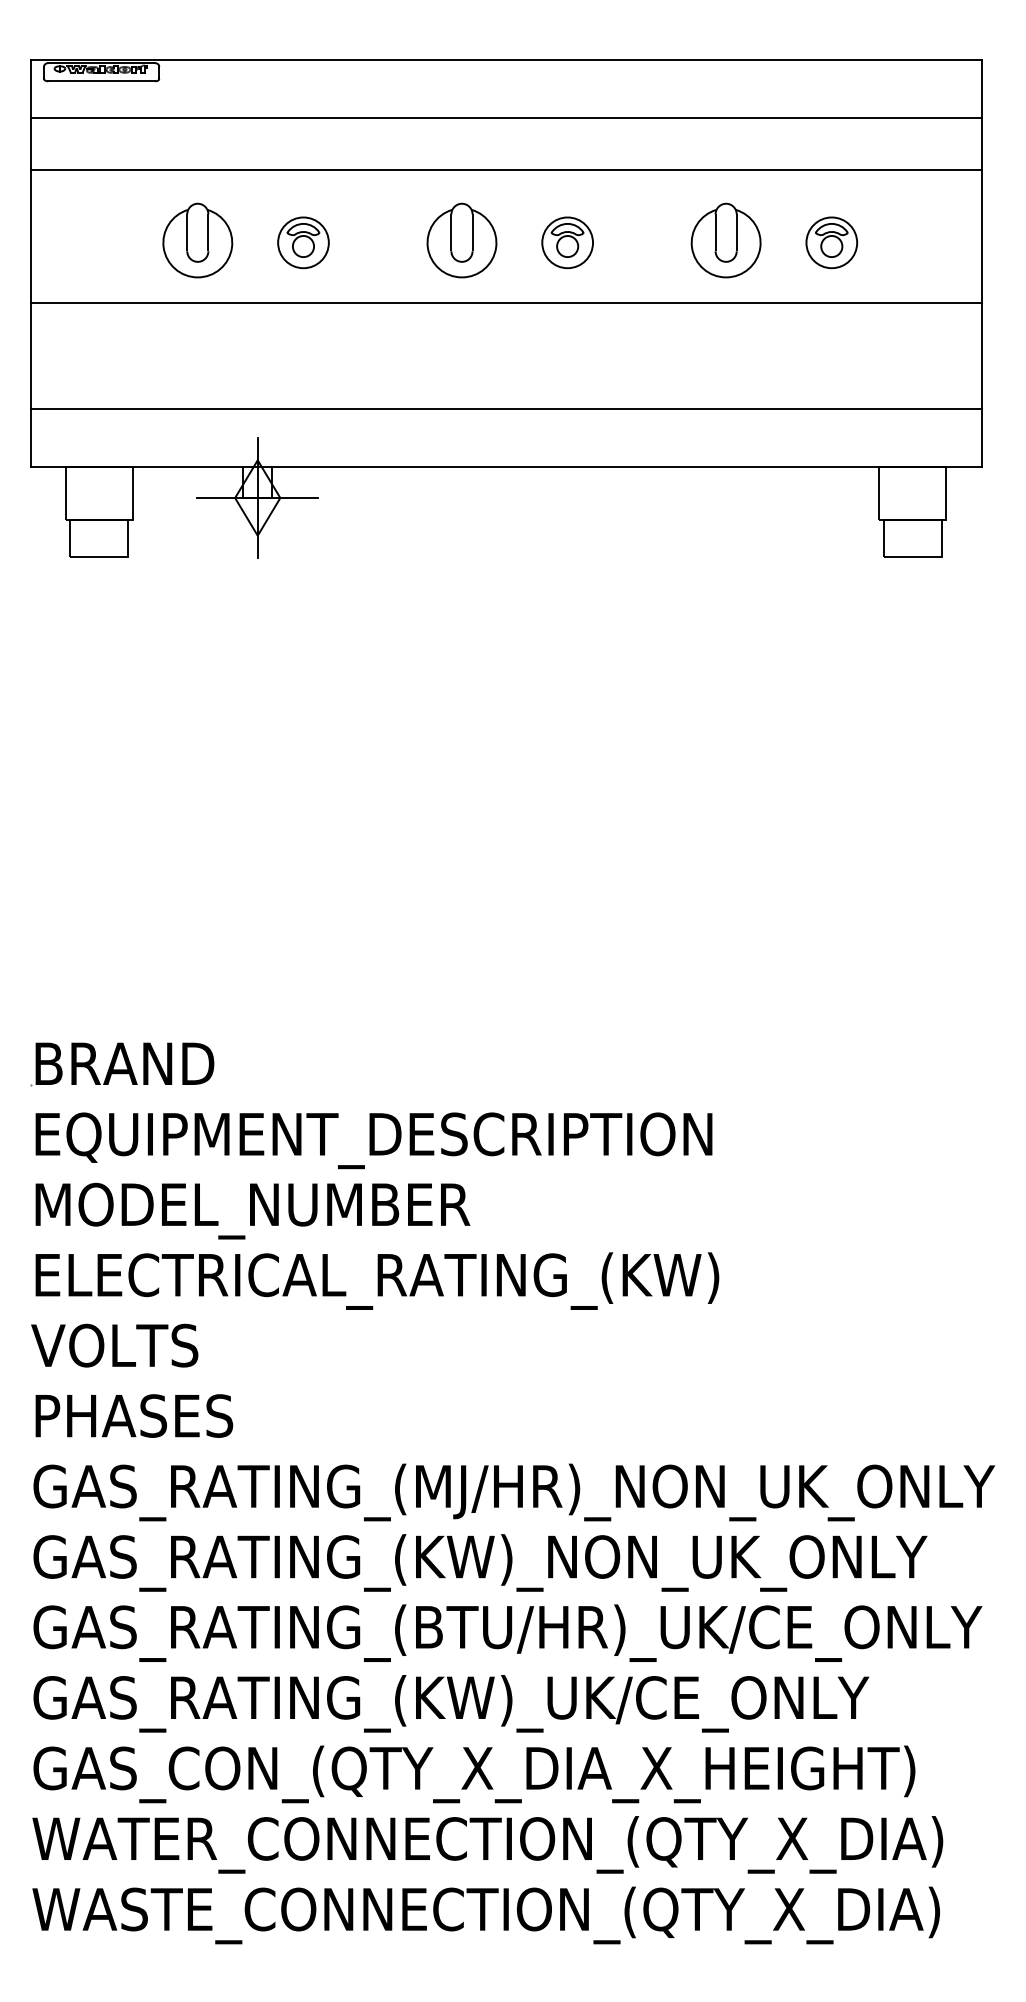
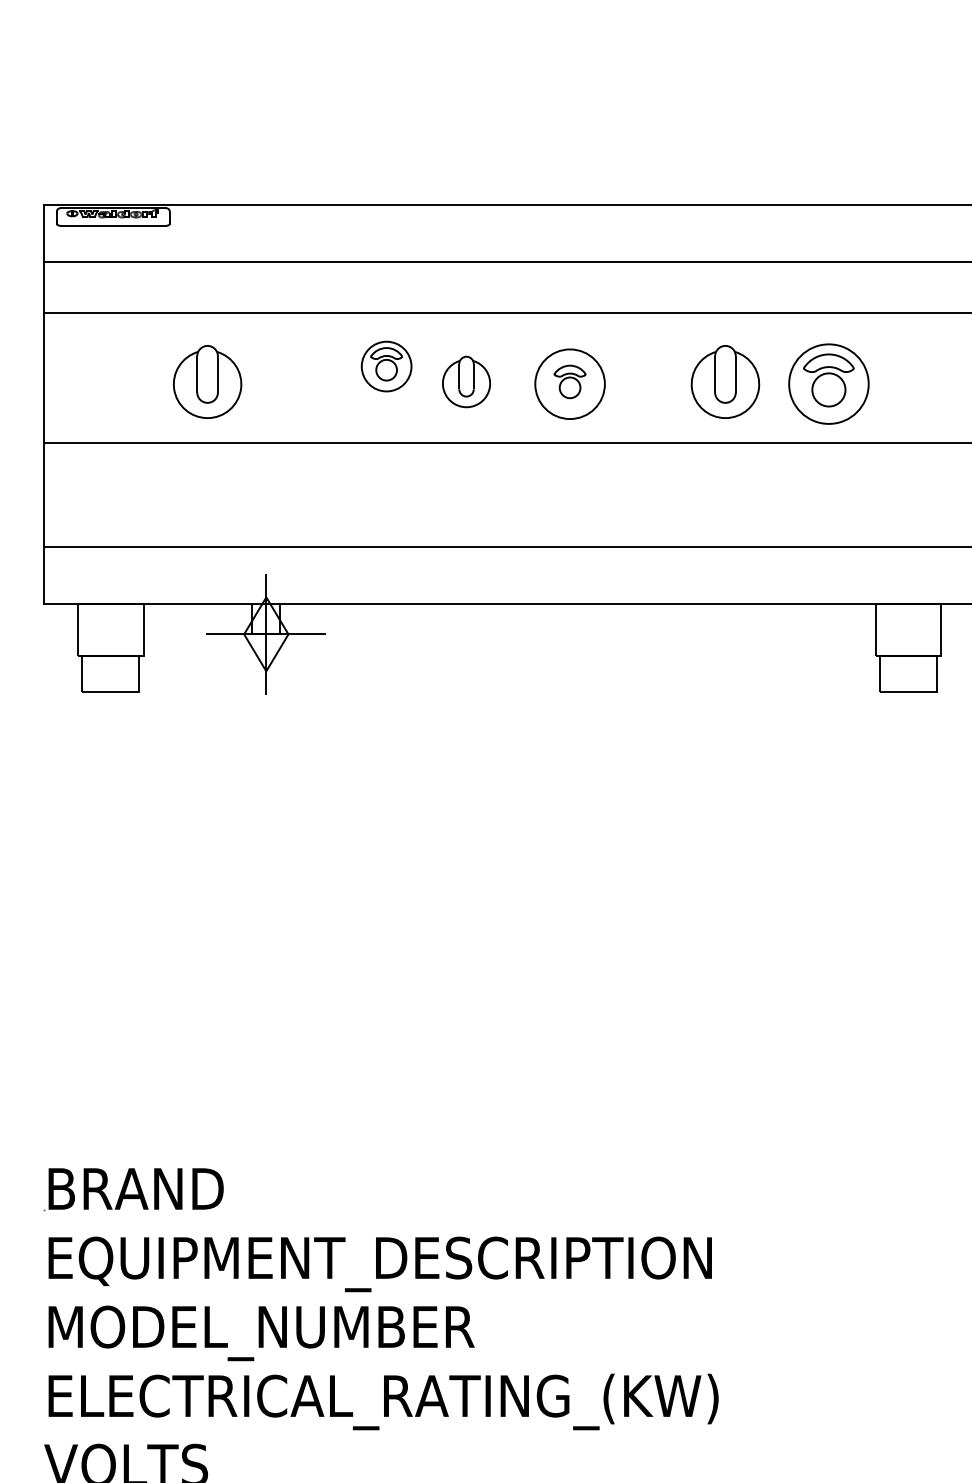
part: (461, 240) -> (466, 381), size x0.7
part: (303, 242) -> (386, 366), moved
circle: (567, 242) -> (569, 383), size x1.4
part: (831, 242) -> (828, 383), size x1.6

